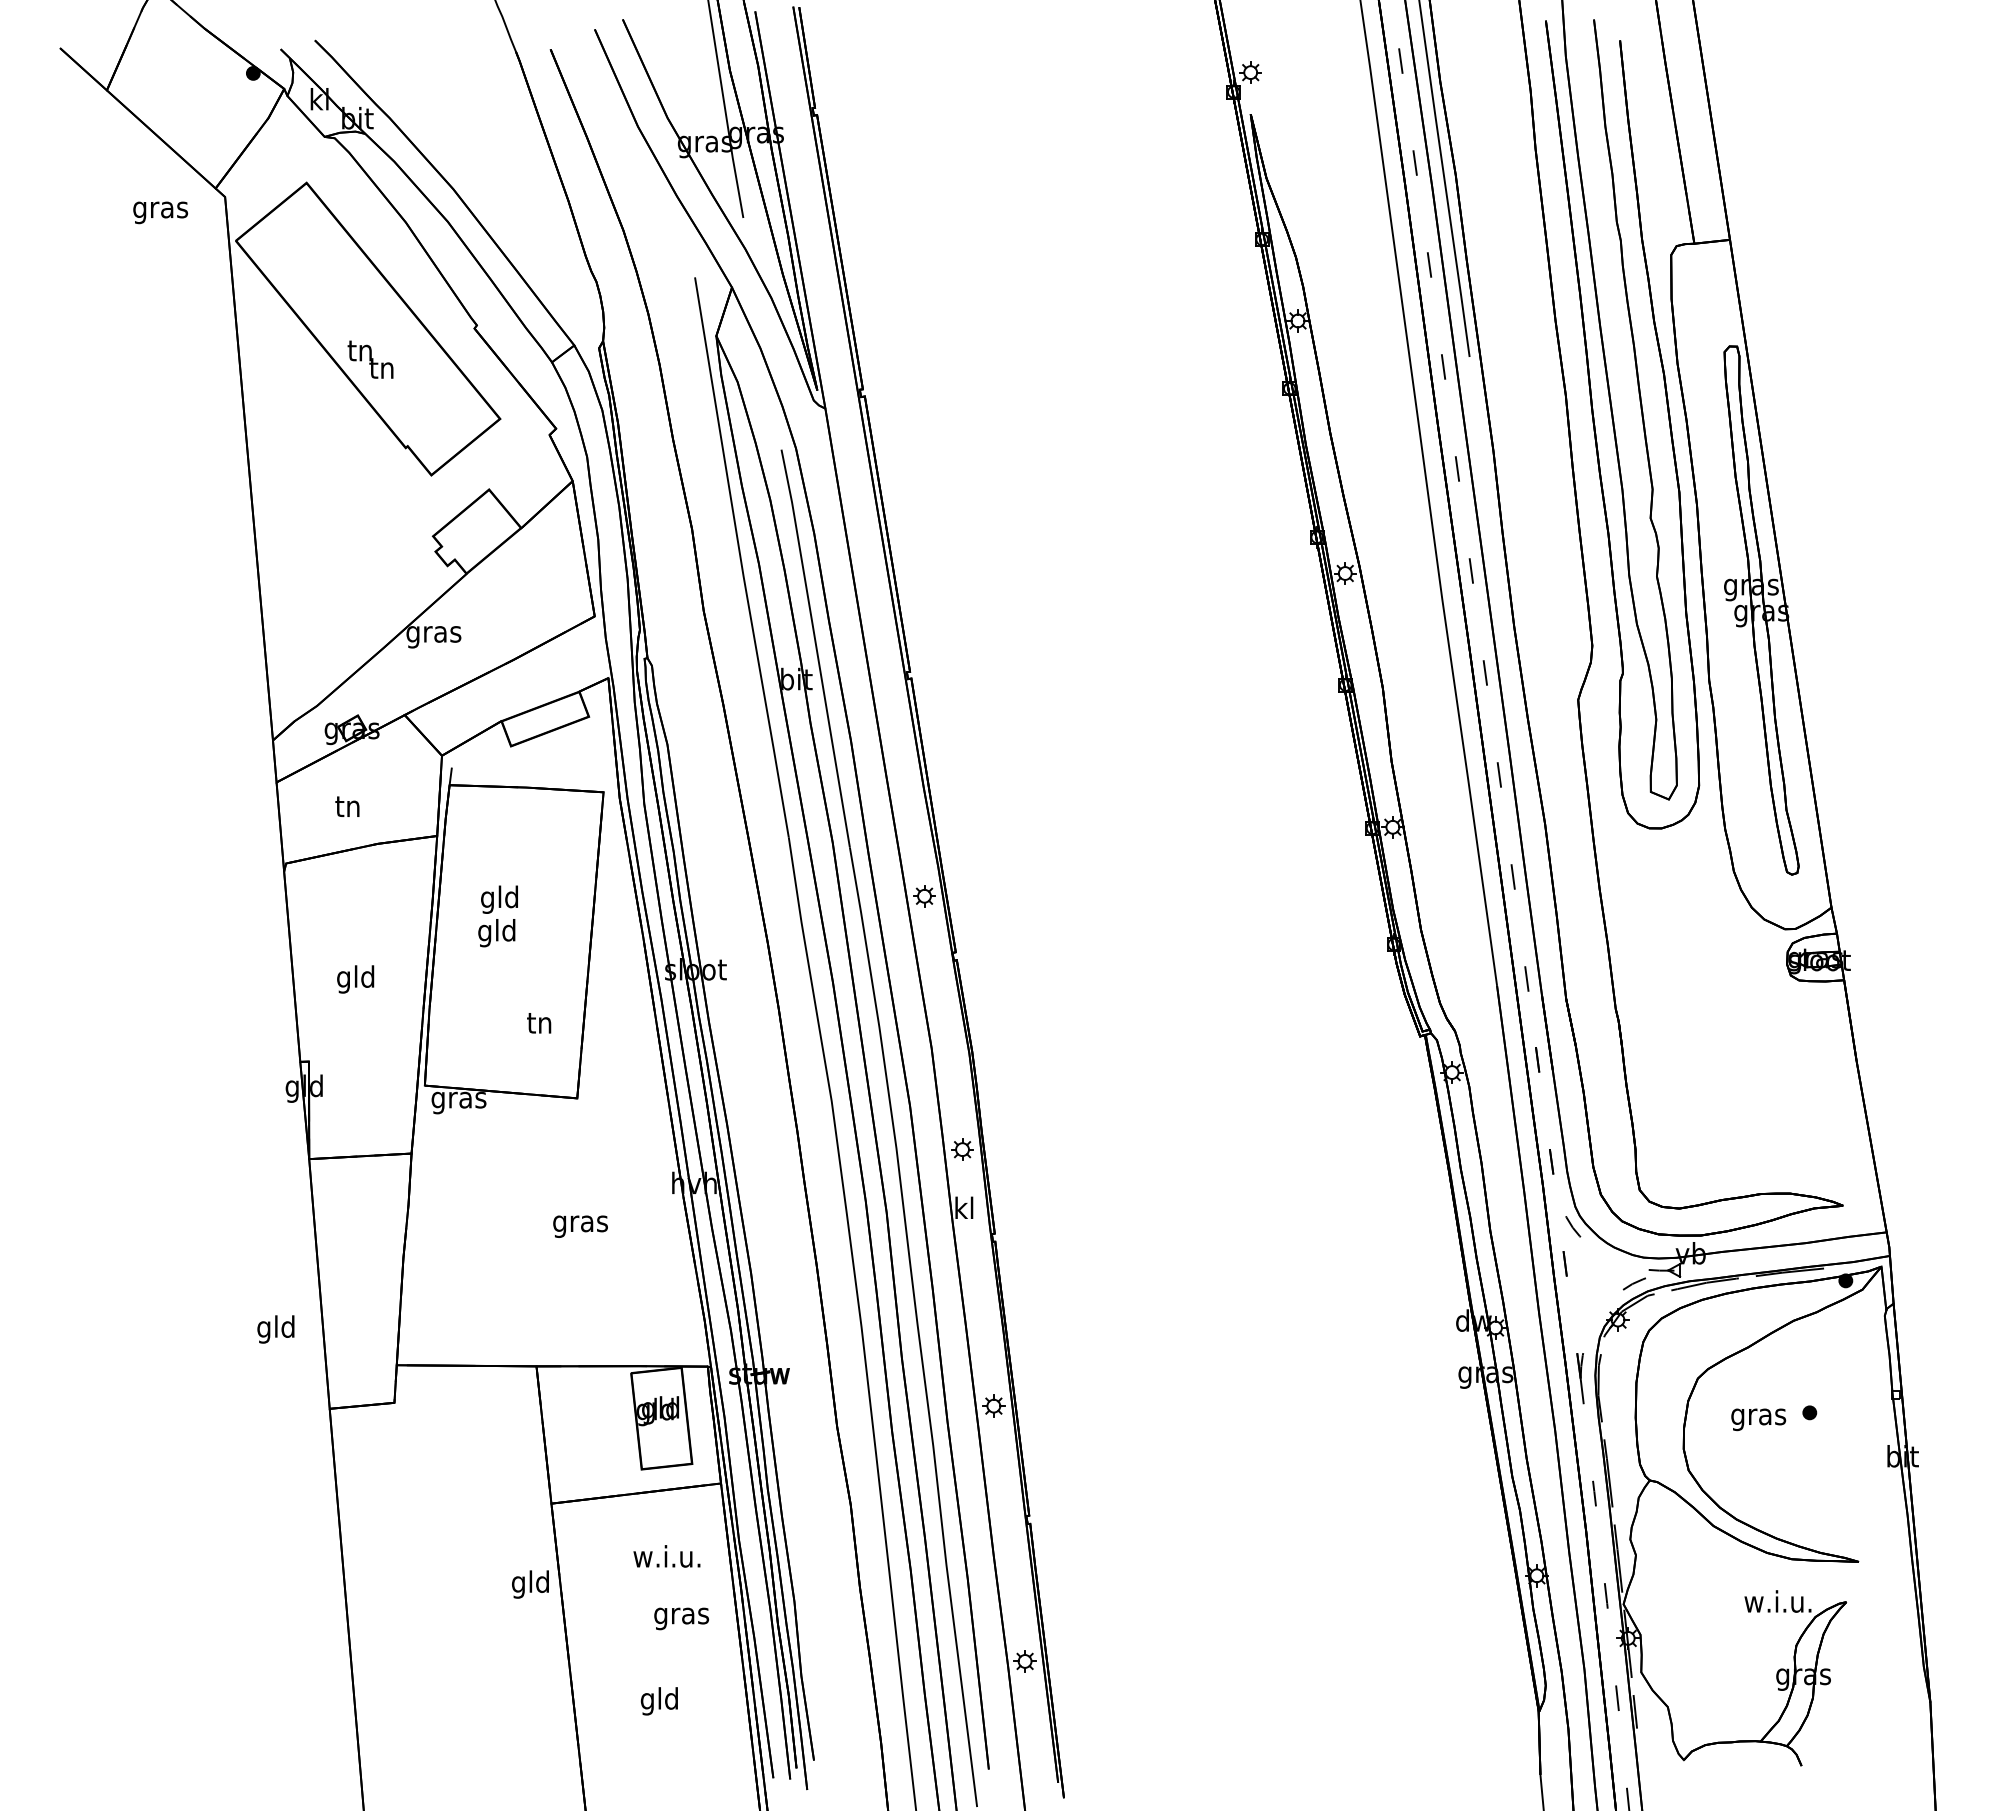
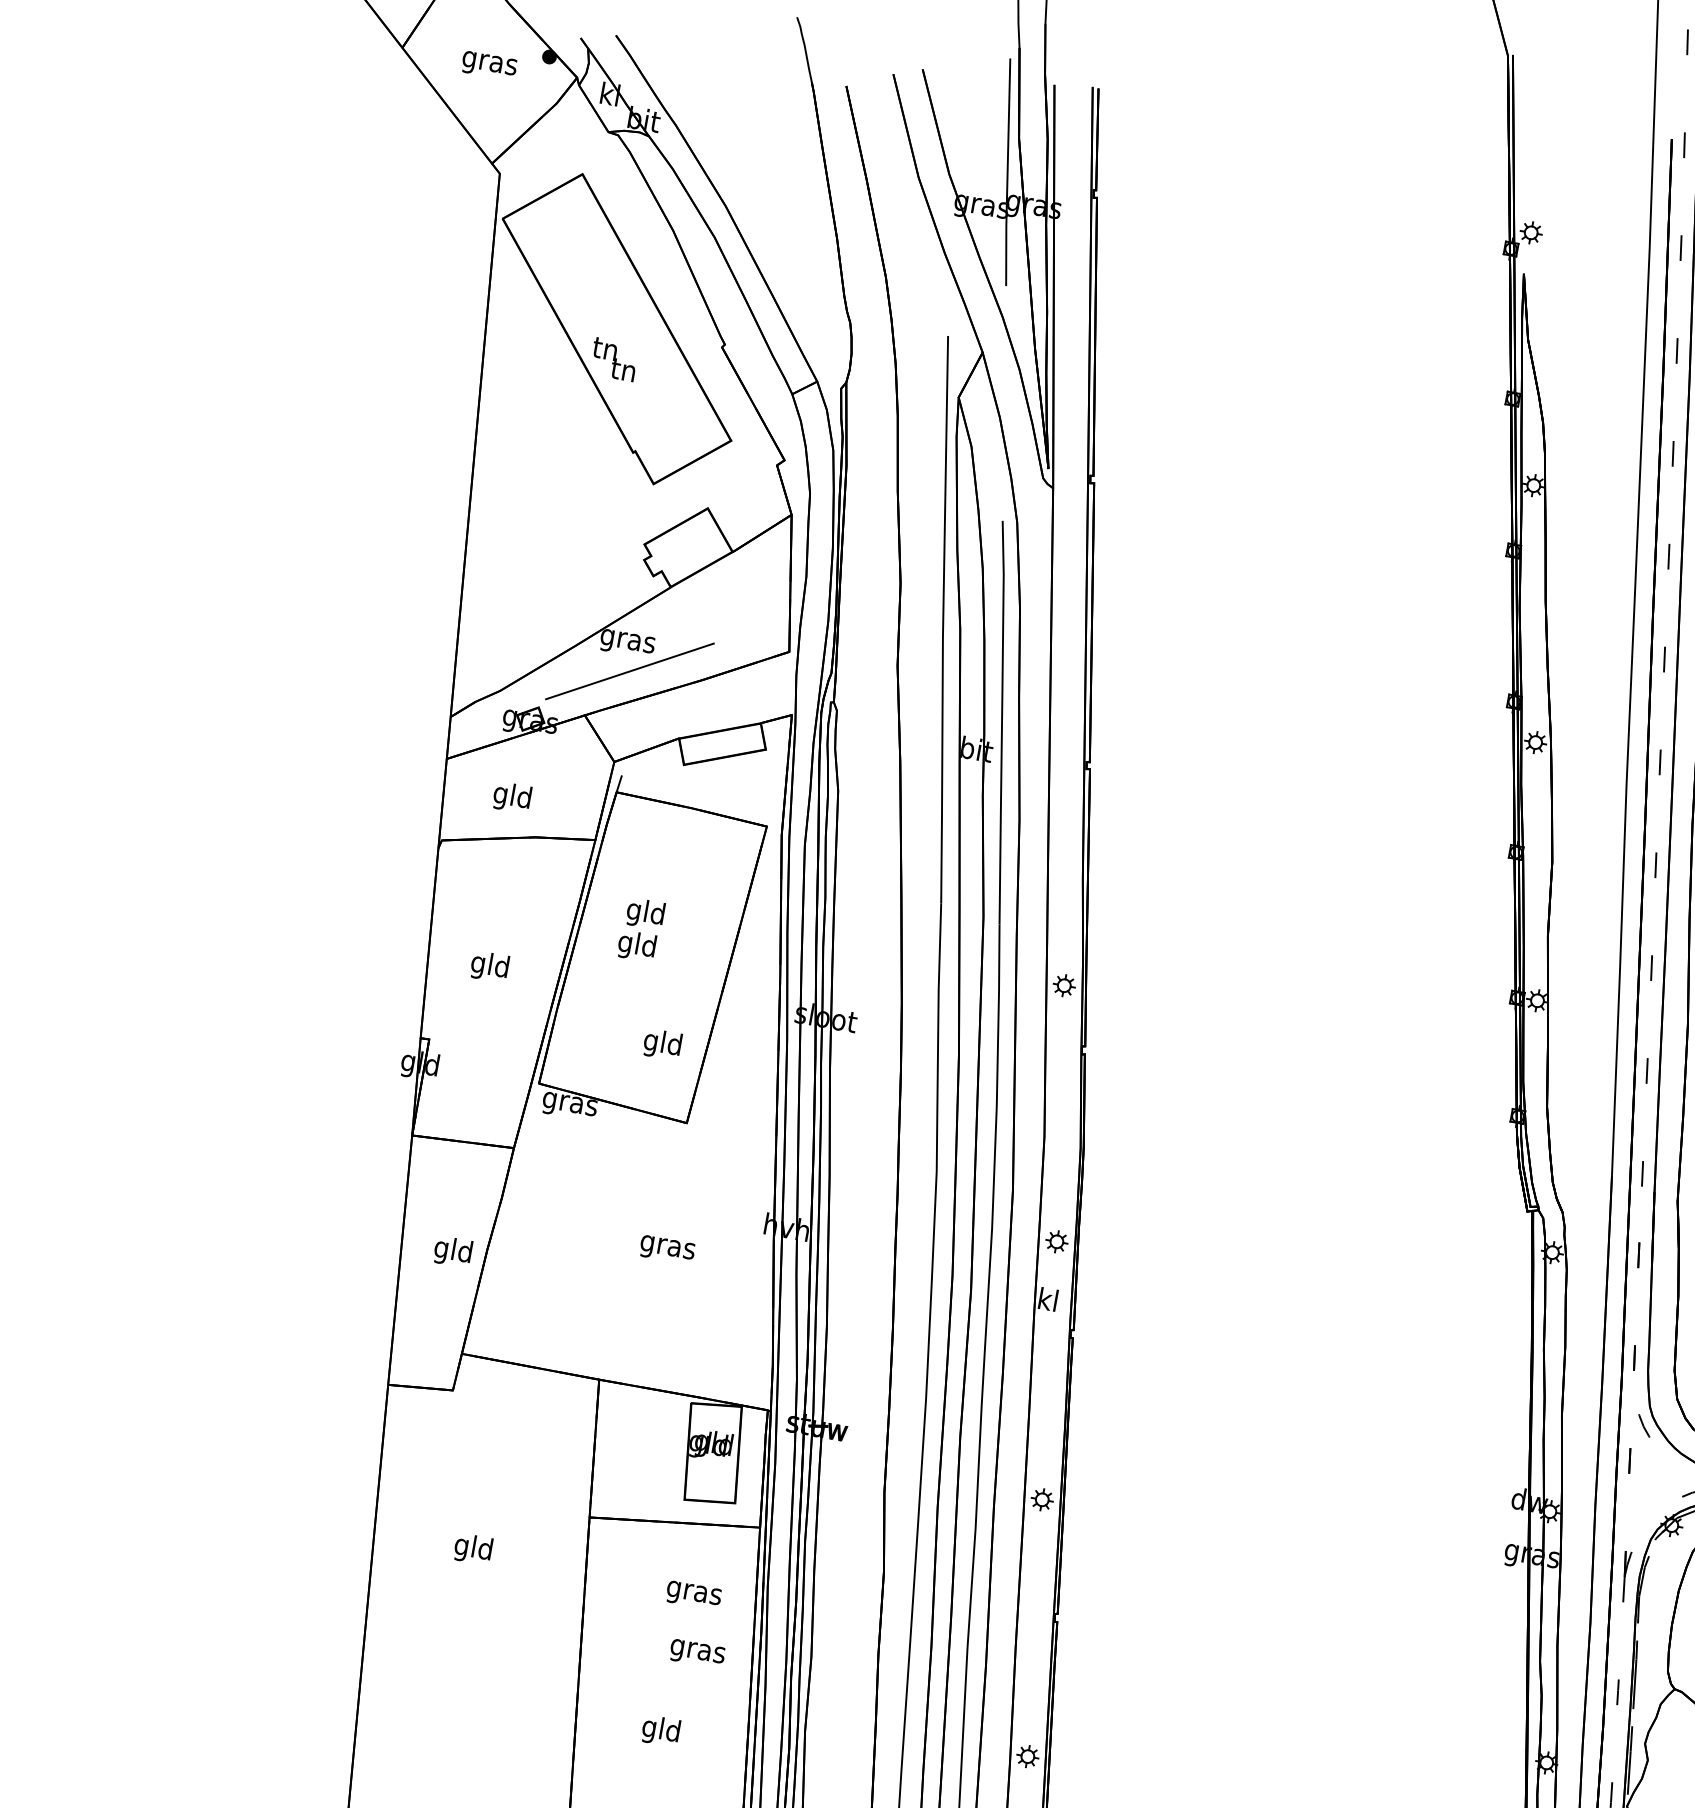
text: (160, 212) -> (489, 65), moved
line: (440, 663) -> (629, 670), added
text: (347, 808) -> (511, 797), tn -> gld
text: (538, 1025) -> (661, 1044), tn -> gld
text: (275, 1329) -> (452, 1251), moved
text: (666, 1559) -> (692, 1592), w.i.u. -> gras
text: (530, 1584) -> (473, 1549), moved

